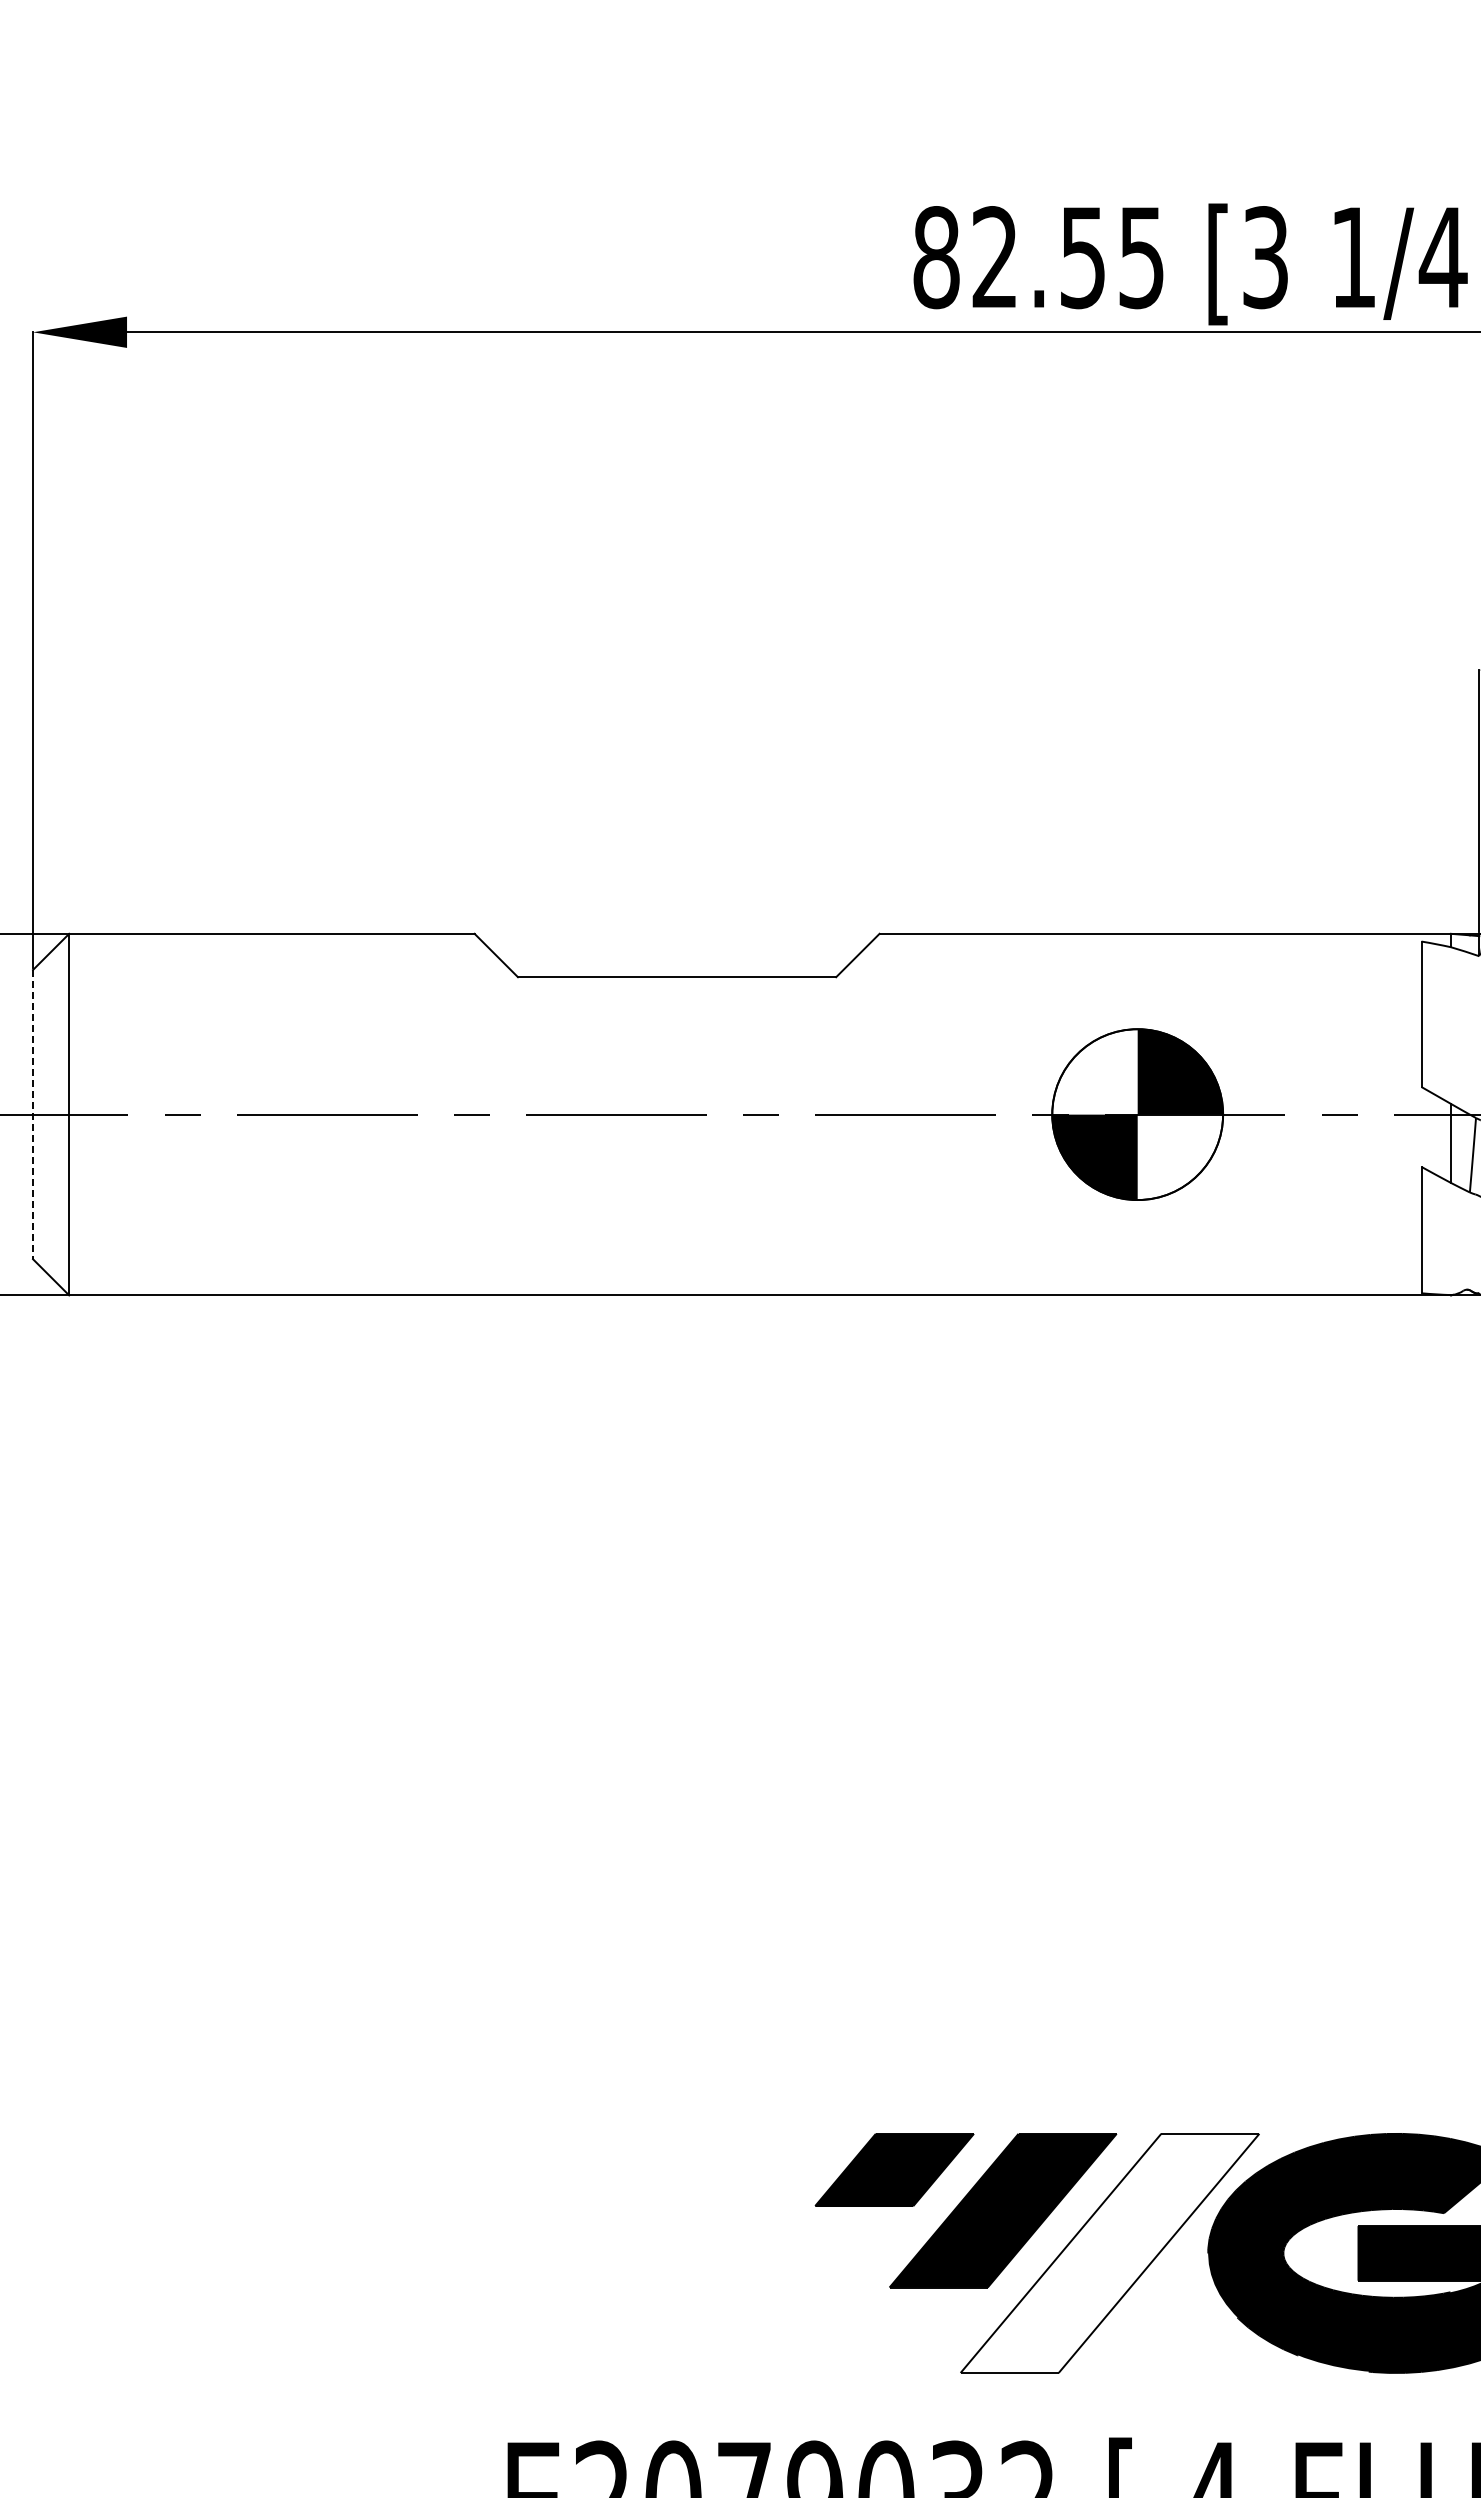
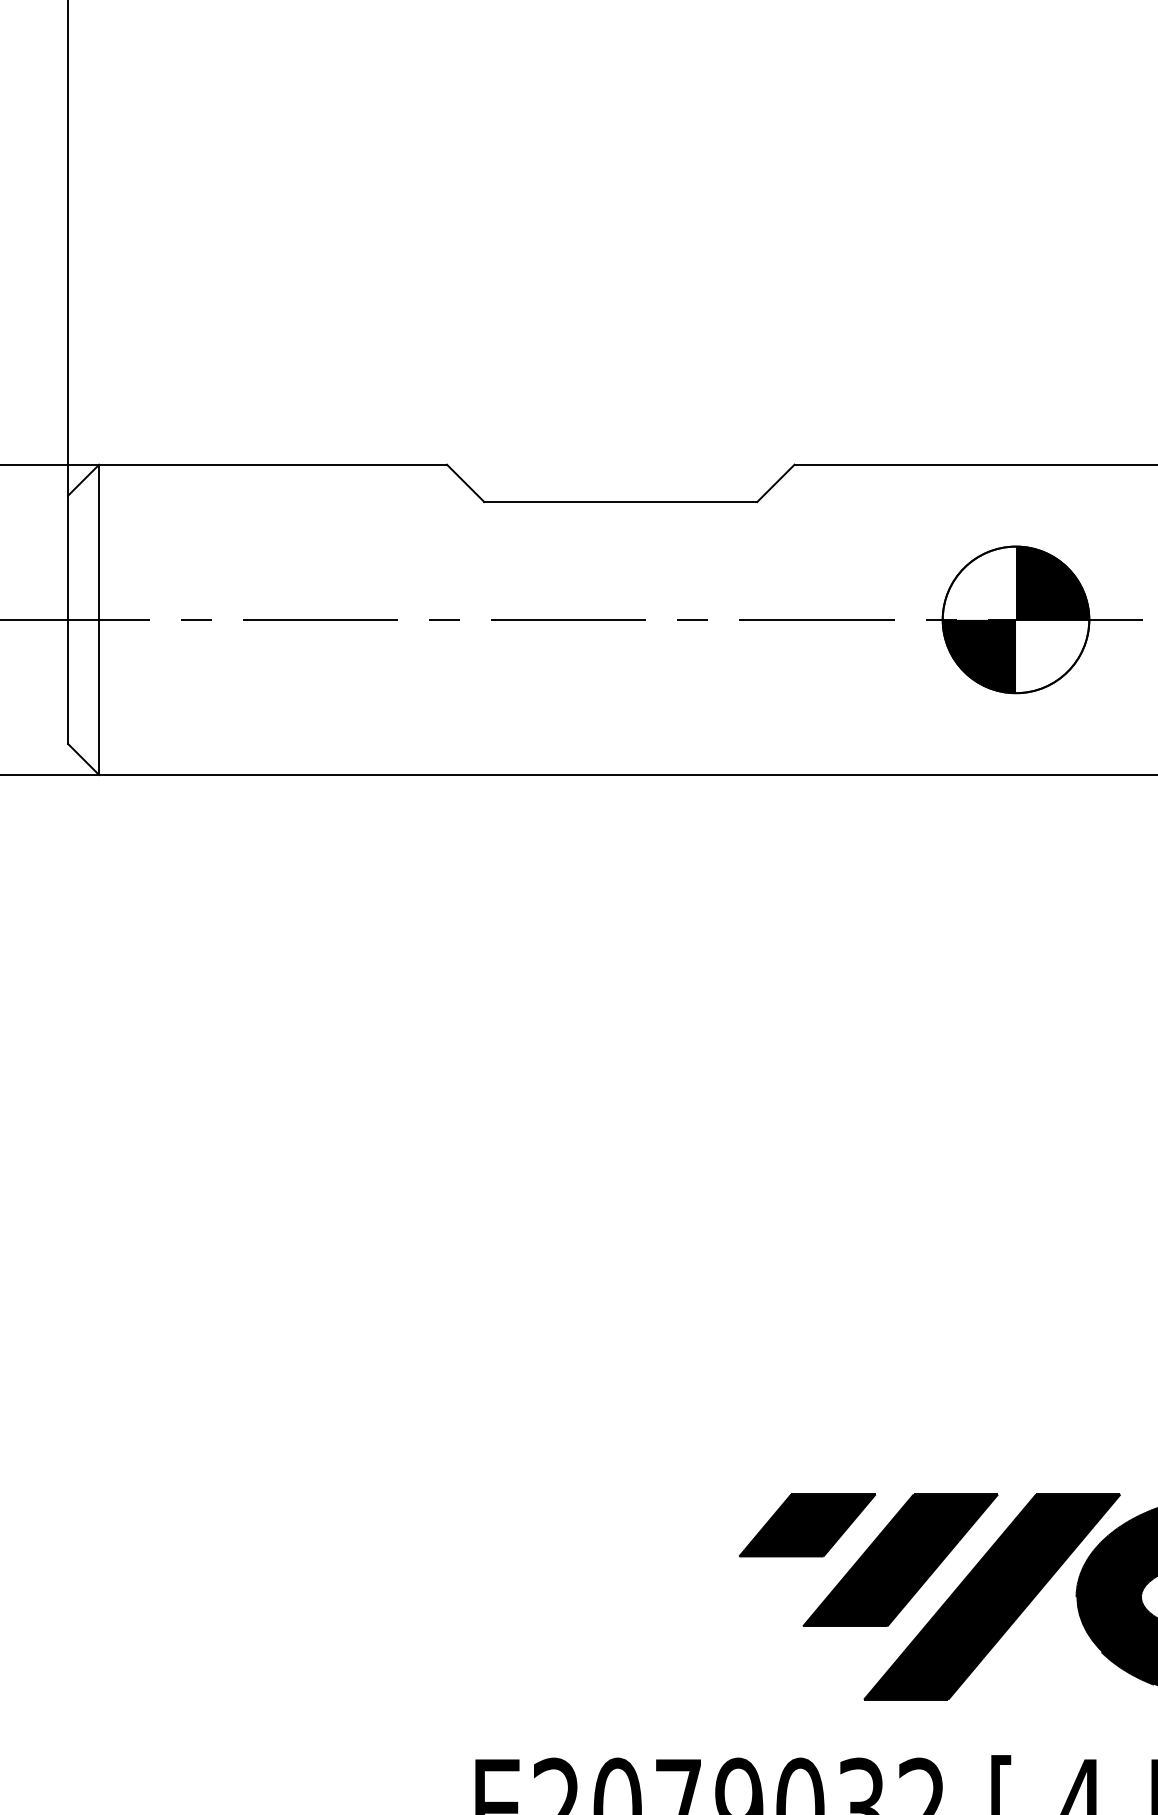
line: (33, 1114) -> (68, 619), dashed -> solid
fill: (1109, 2252) -> (991, 1596), added

